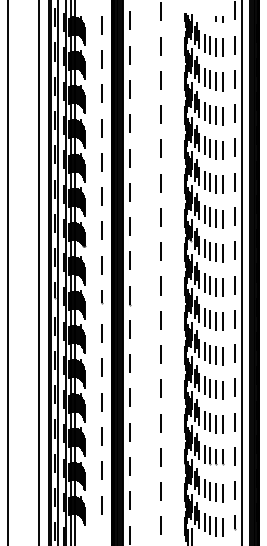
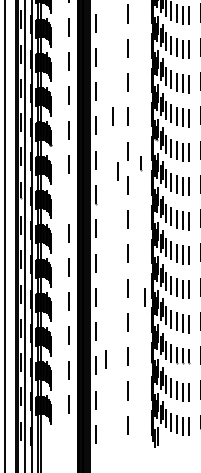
line: (145, 217) -> (111, 116), added
line: (150, 272) -> (116, 171), added
line: (102, 297) -> (140, 163), moved
line: (177, 398) -> (143, 297), added
line: (138, 460) -> (104, 359), added

